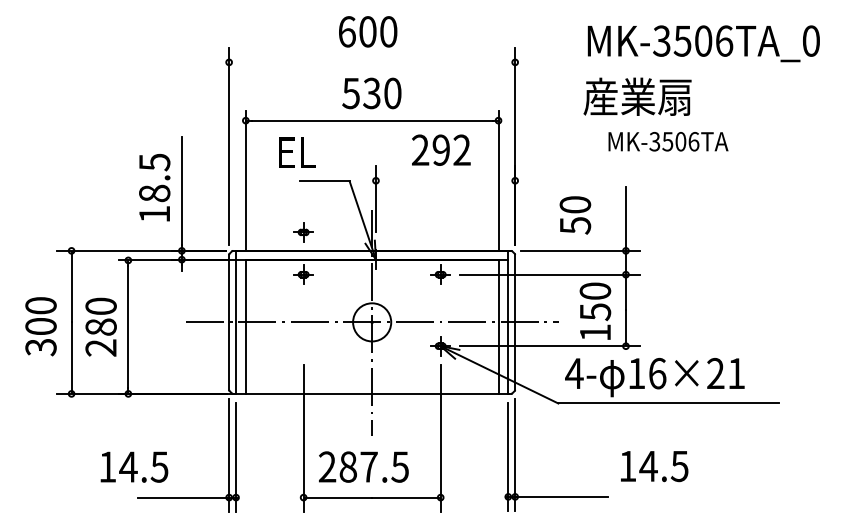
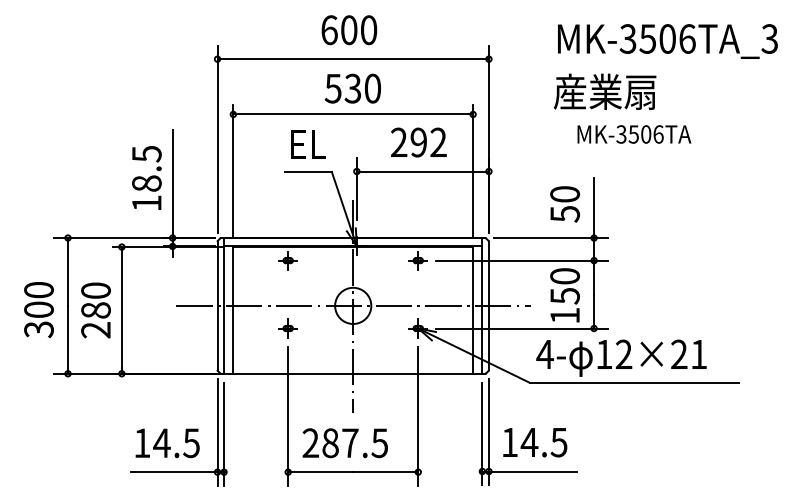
text: (810, 40) -> (769, 38), MK-3506TA_0 -> MK-3506TA_3
line: (372, 62) -> (353, 59), added
text: (297, 152) -> (308, 144), moved
line: (445, 180) -> (422, 171), added
text: (574, 215) -> (564, 204), moved
part: (302, 232) -> (287, 328), moved
text: (656, 373) -> (623, 354), 16×21 -> 12×21
text: (654, 466) -> (535, 442), moved
text: (134, 467) -> (167, 443), moved

